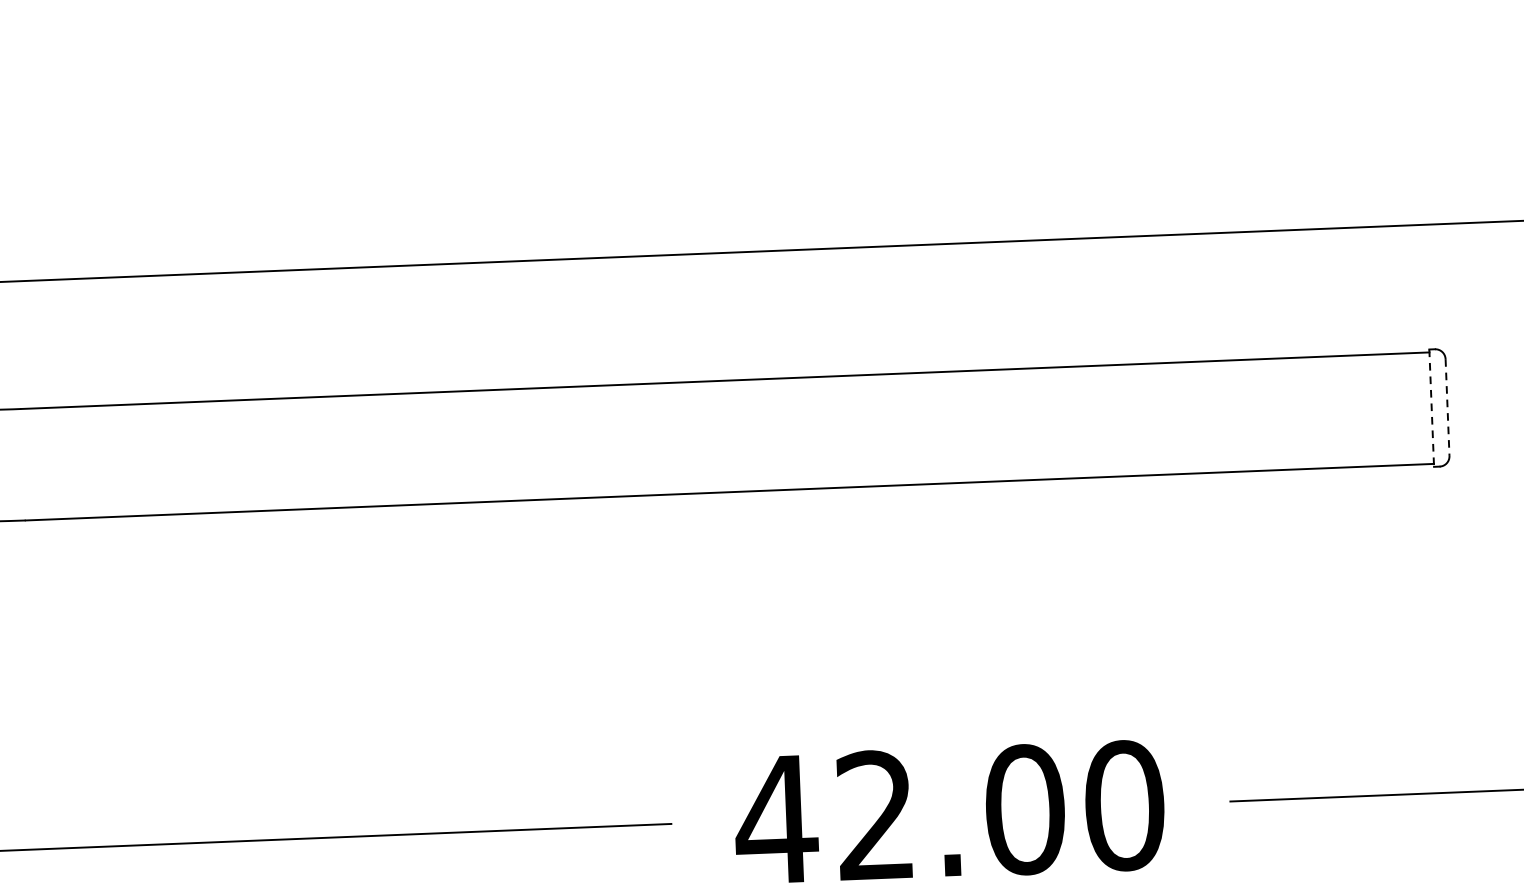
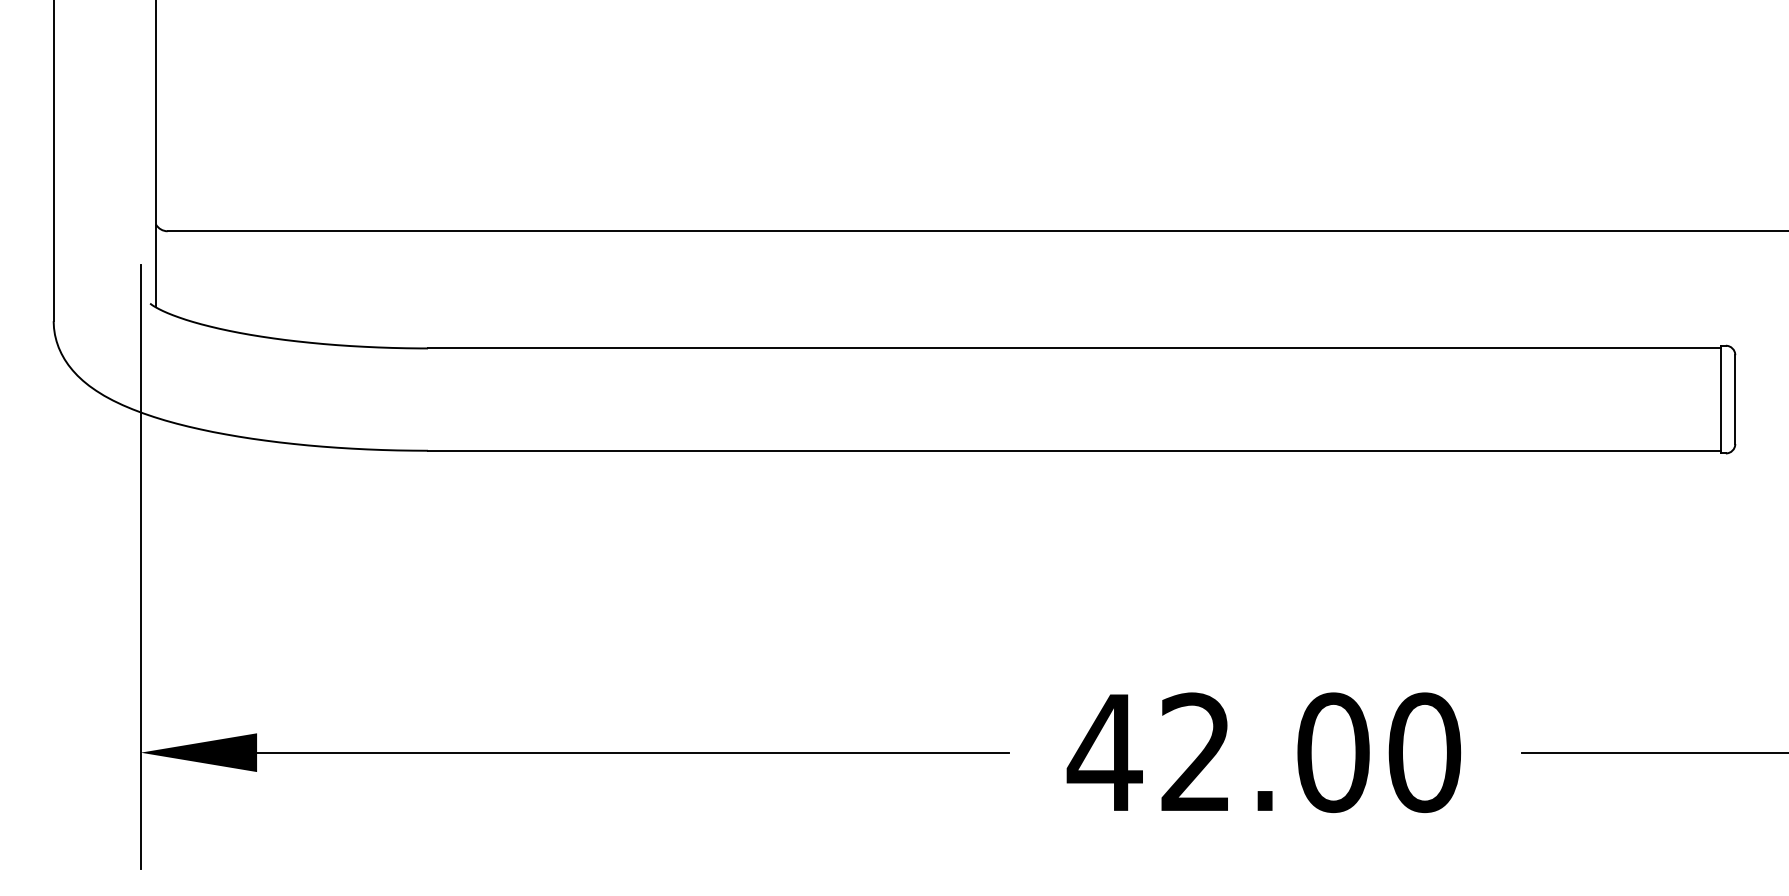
line: (1431, 408) -> (1720, 399), dashed -> solid
line: (1447, 408) -> (1735, 400), dashed -> solid

